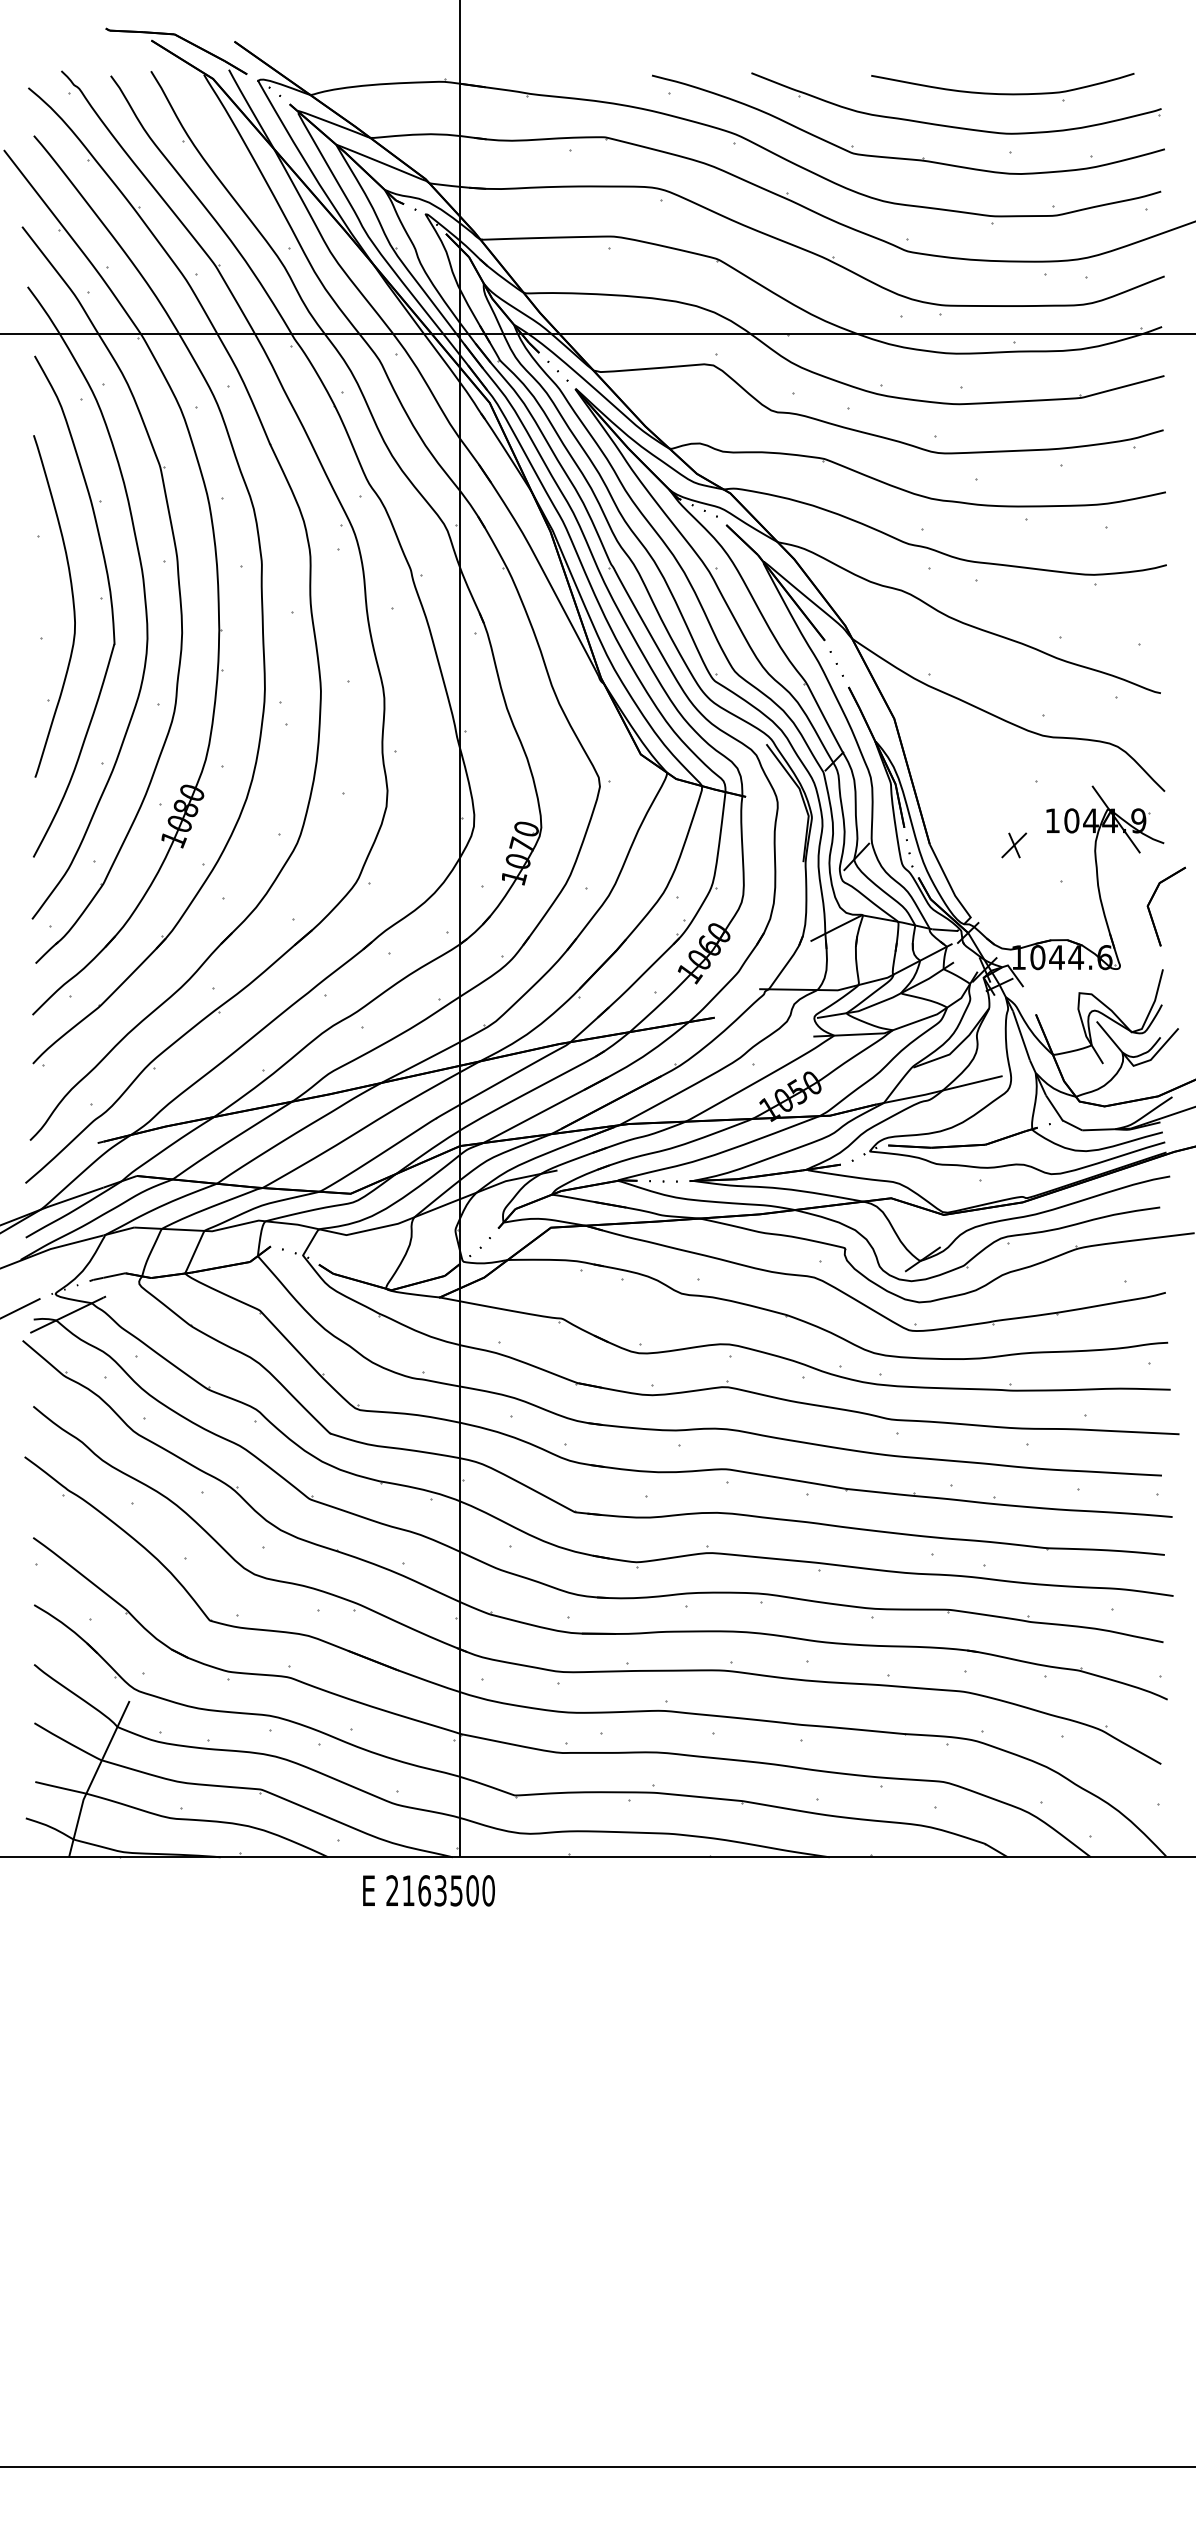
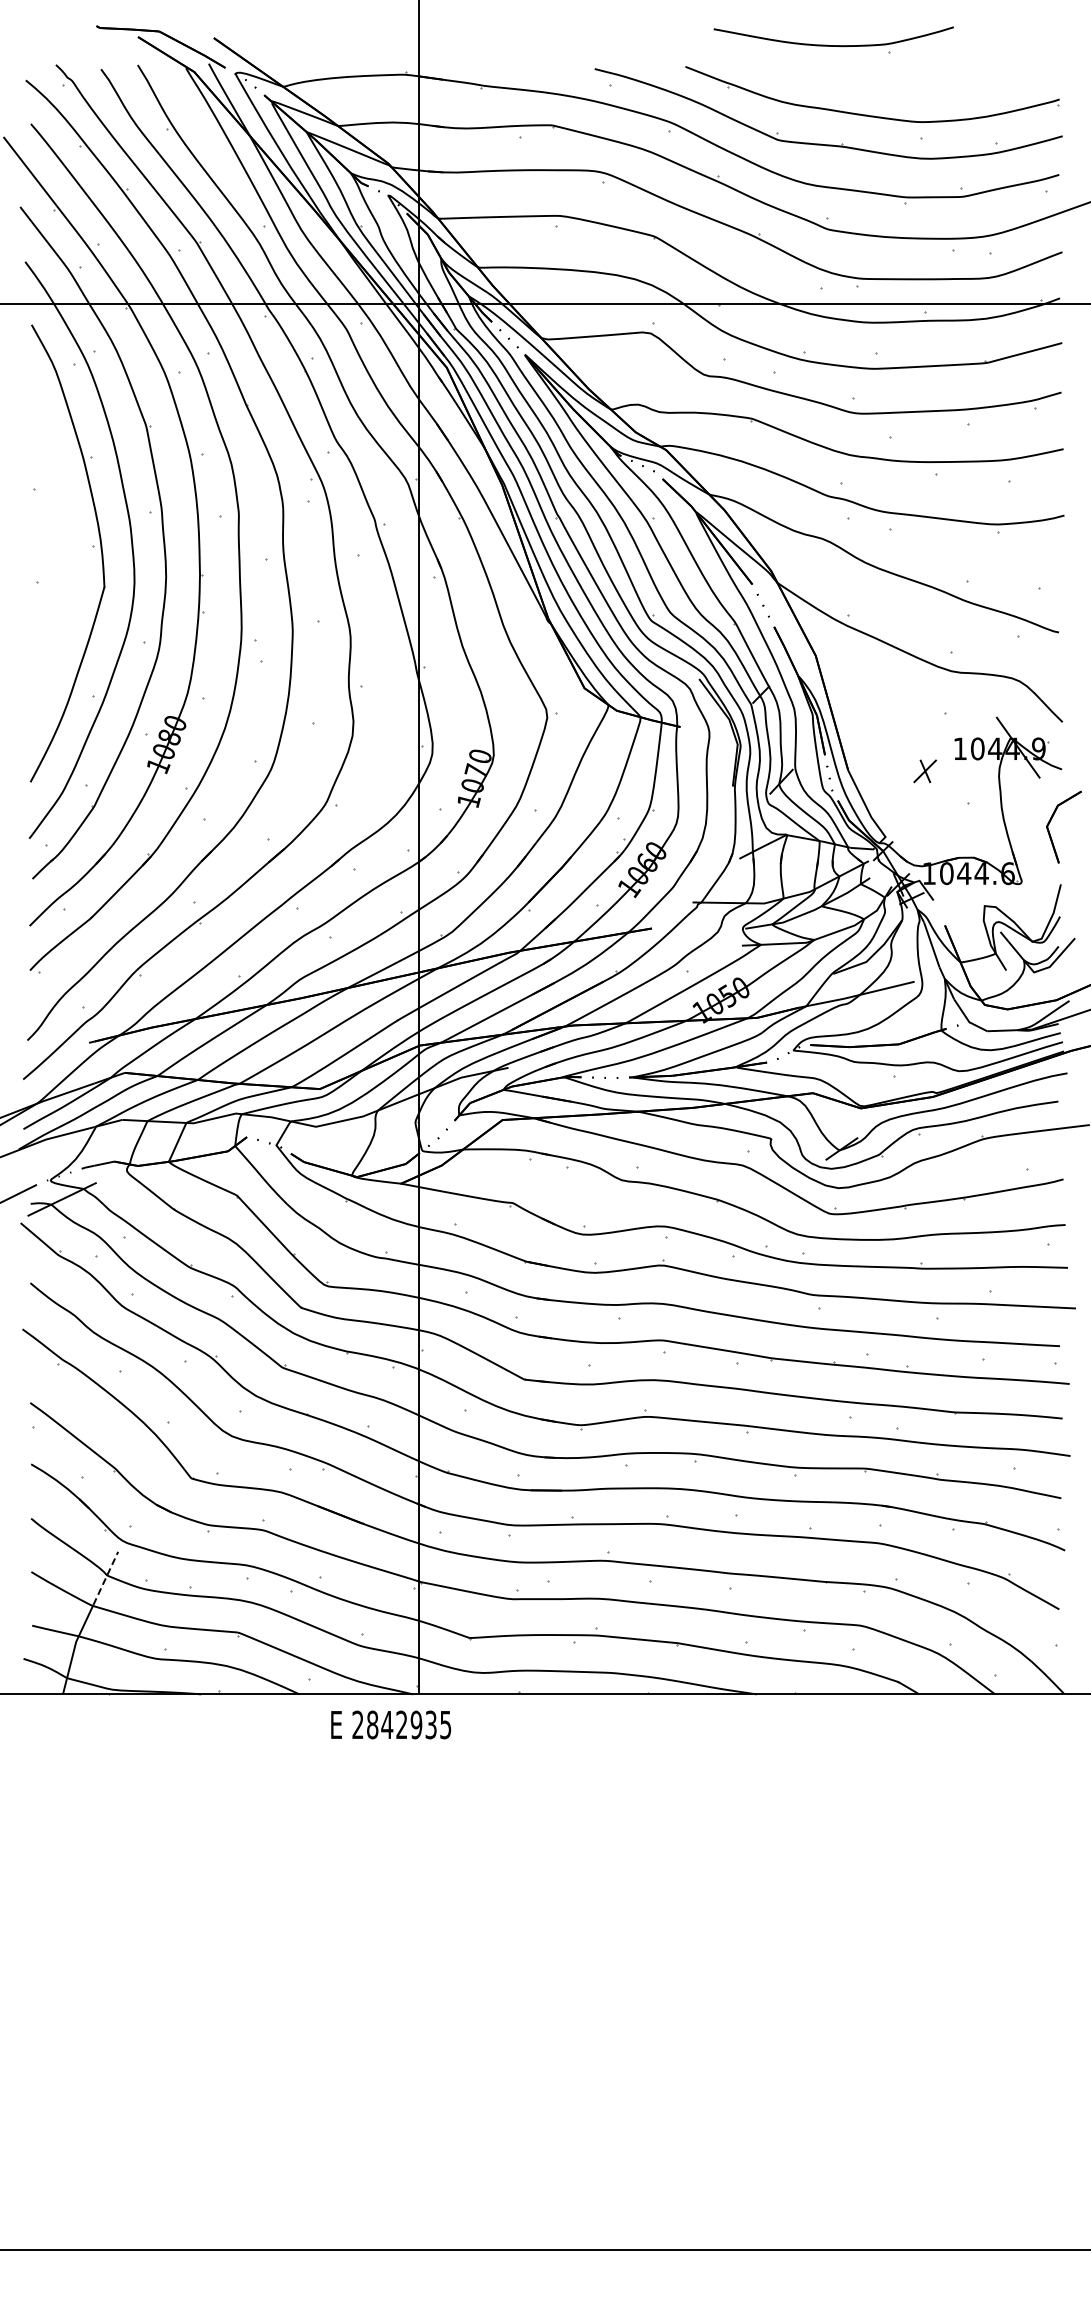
part: (1002, 87) -> (833, 39), moved
part: (72, 606) -> (66, 553), removed
line: (116, 1729) -> (106, 1577), solid -> dashed
text: (448, 1890) -> (409, 1724), 2163500 -> 2842935

